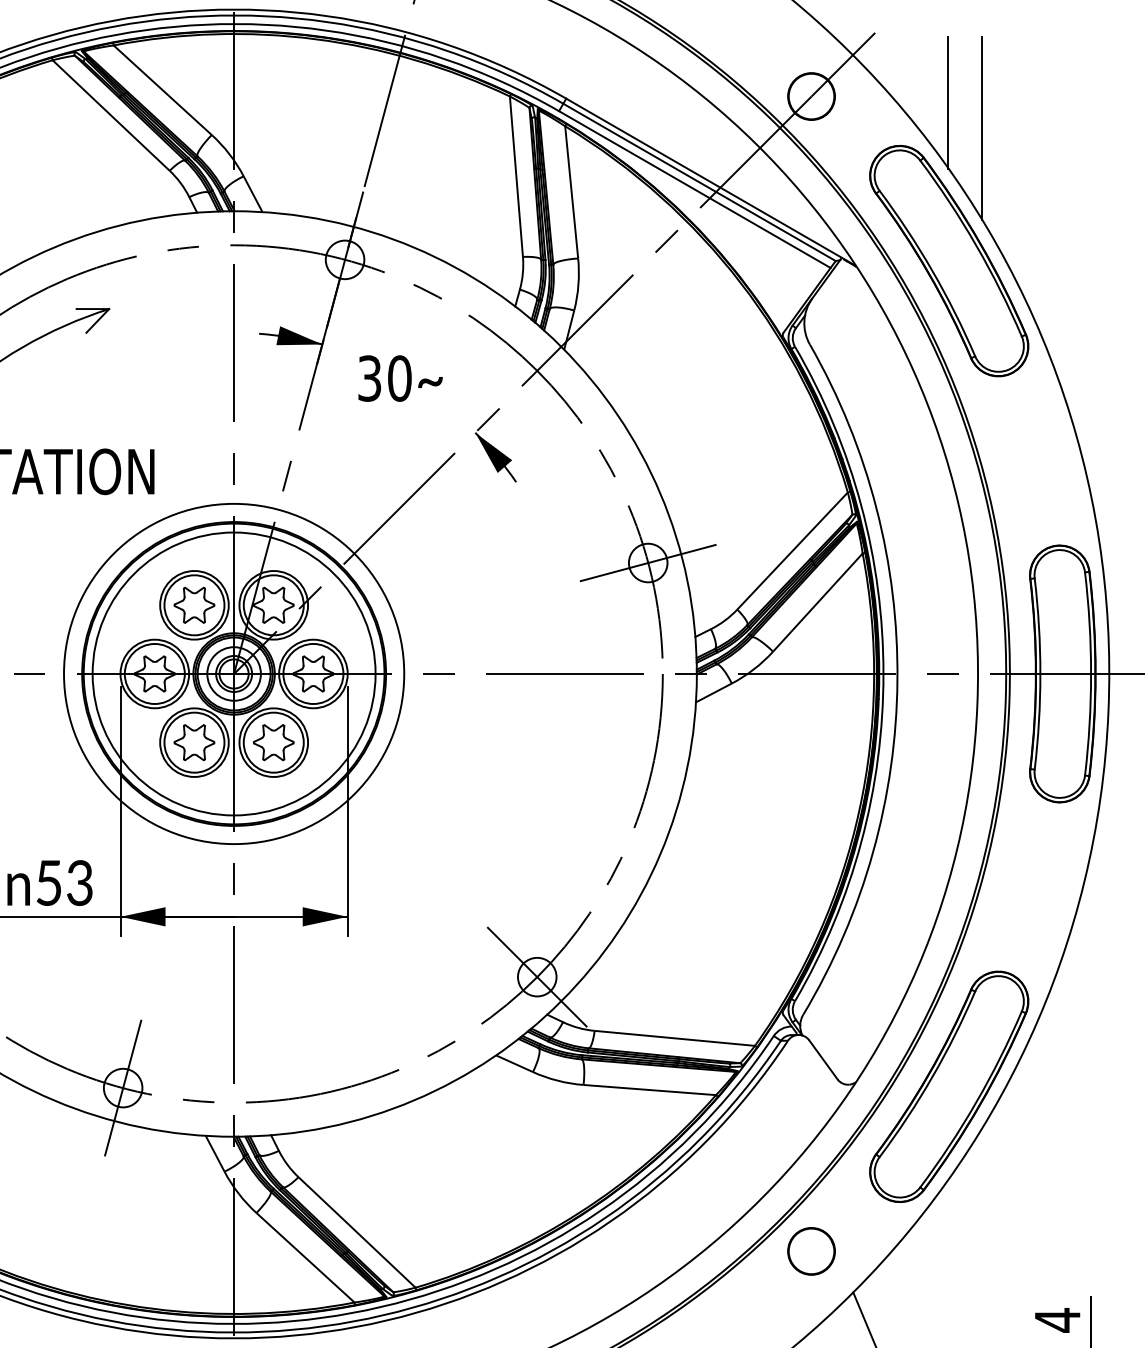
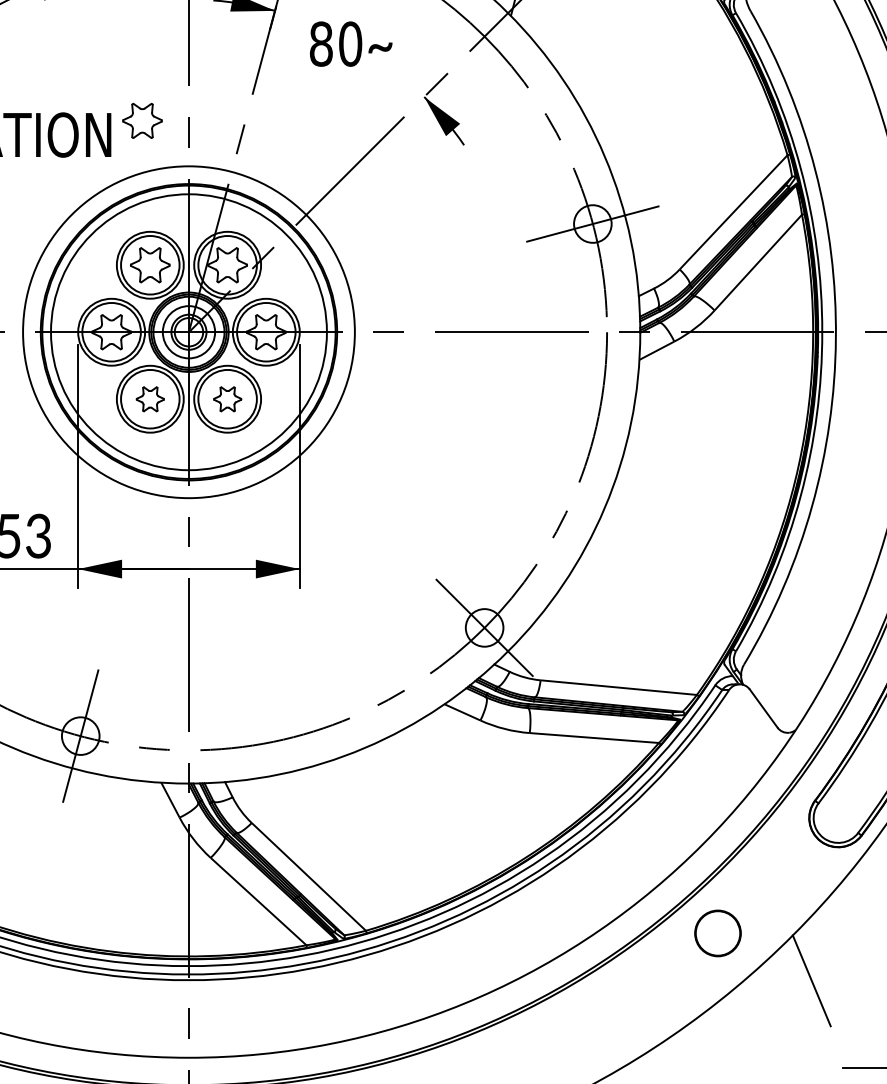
text: (369, 378) -> (321, 44), 30 -> 80
part: (186, 456) -> (142, 120), added
part: (194, 742) -> (150, 399), size x0.7
part: (273, 742) -> (227, 399), size x0.7
circle: (811, 1251) -> (717, 933), moved

